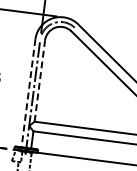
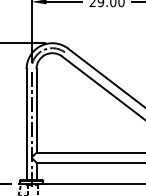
line: (39, 80) -> (36, 110), dashed -> solid
line: (28, 93) -> (26, 124), dashed -> solid

